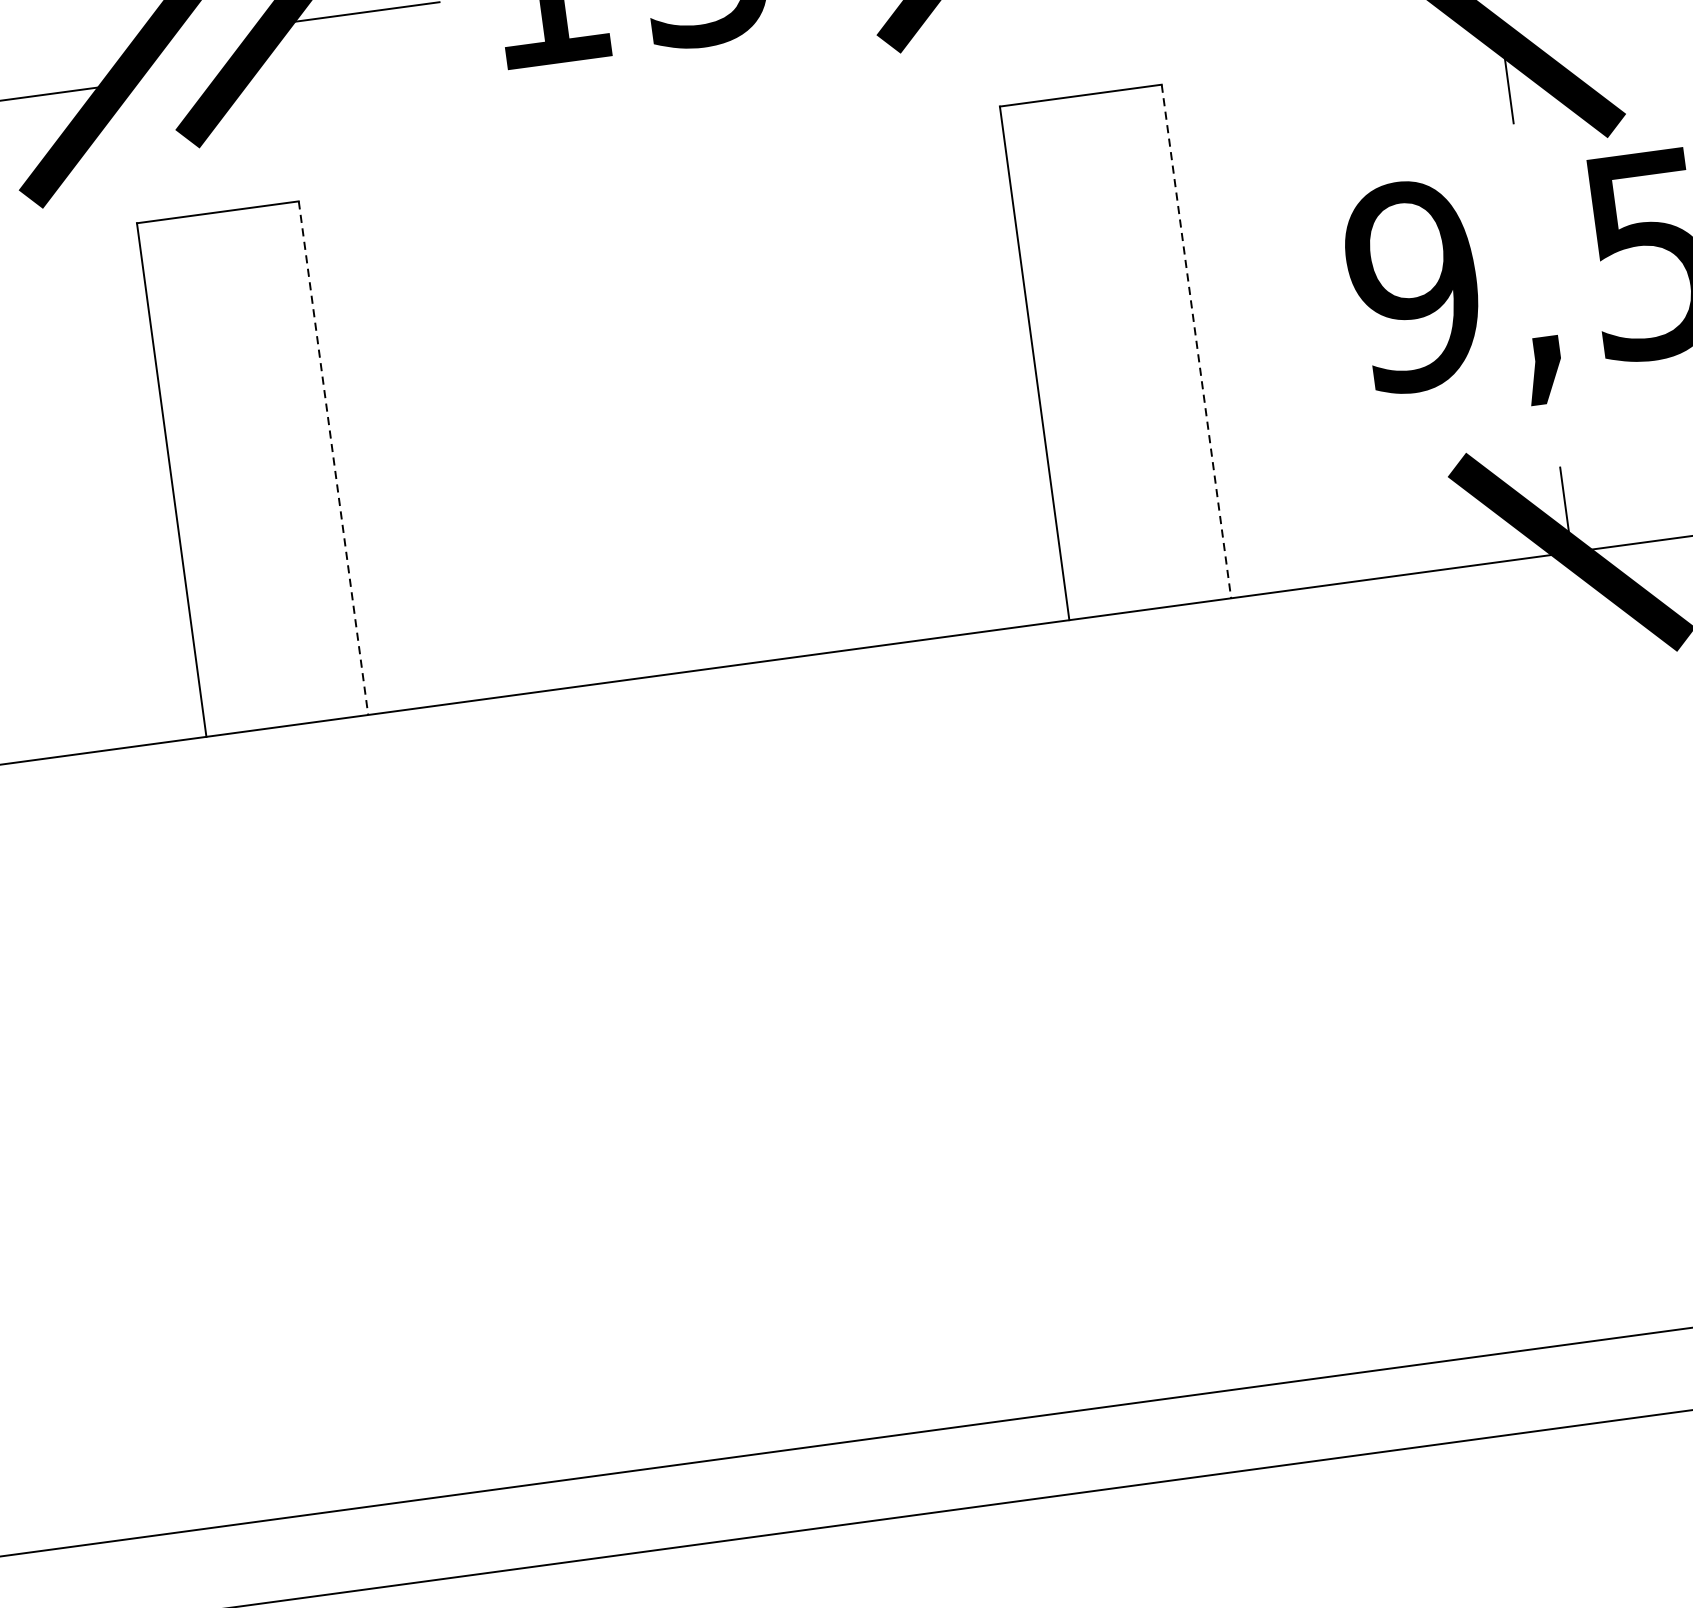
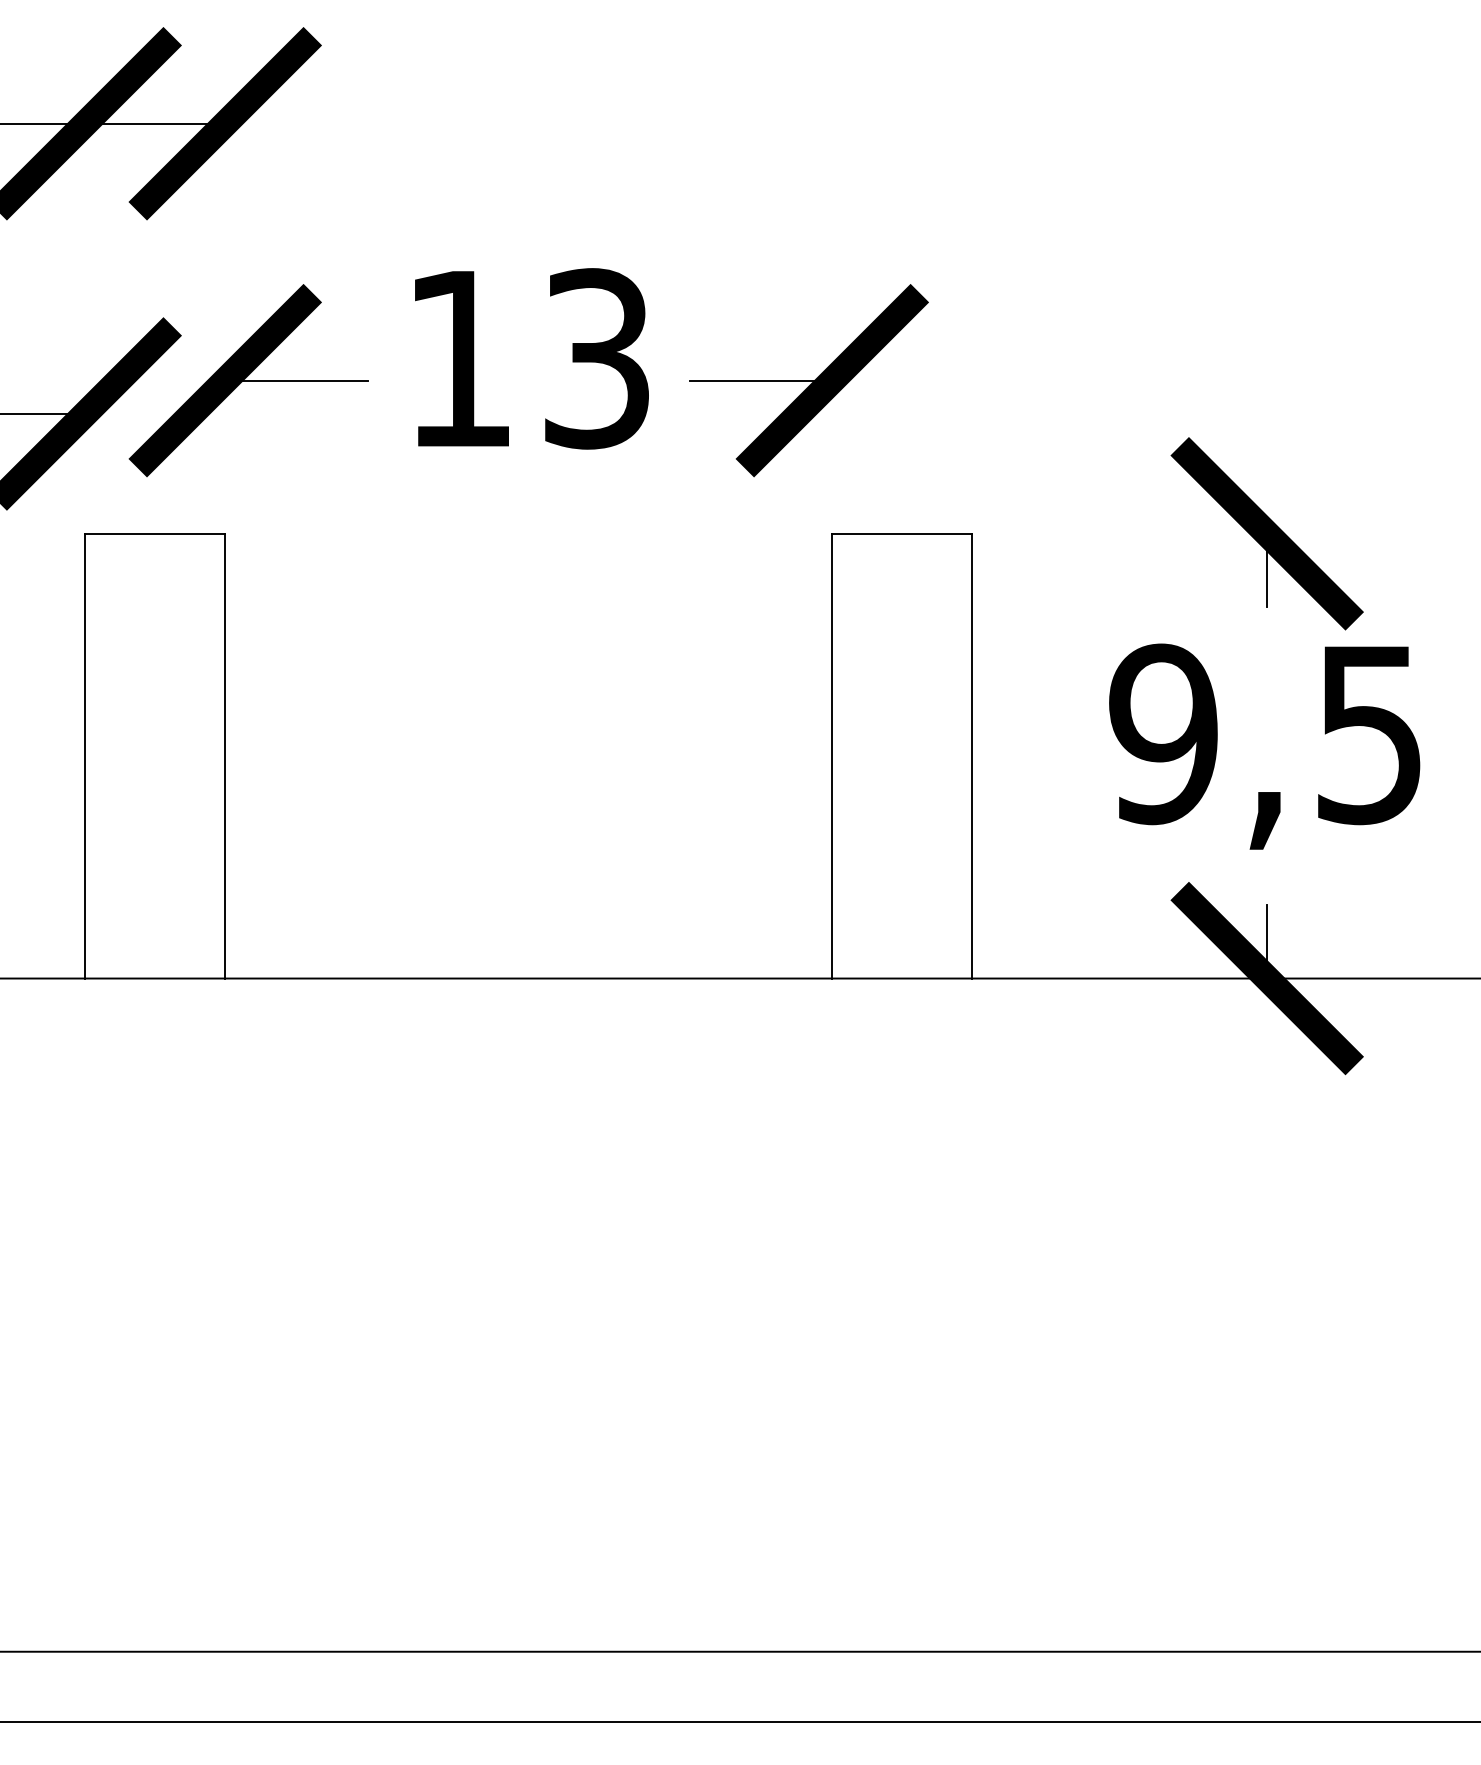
line: (1196, 341) -> (972, 756), dashed -> solid
line: (333, 458) -> (225, 756), dashed -> solid

